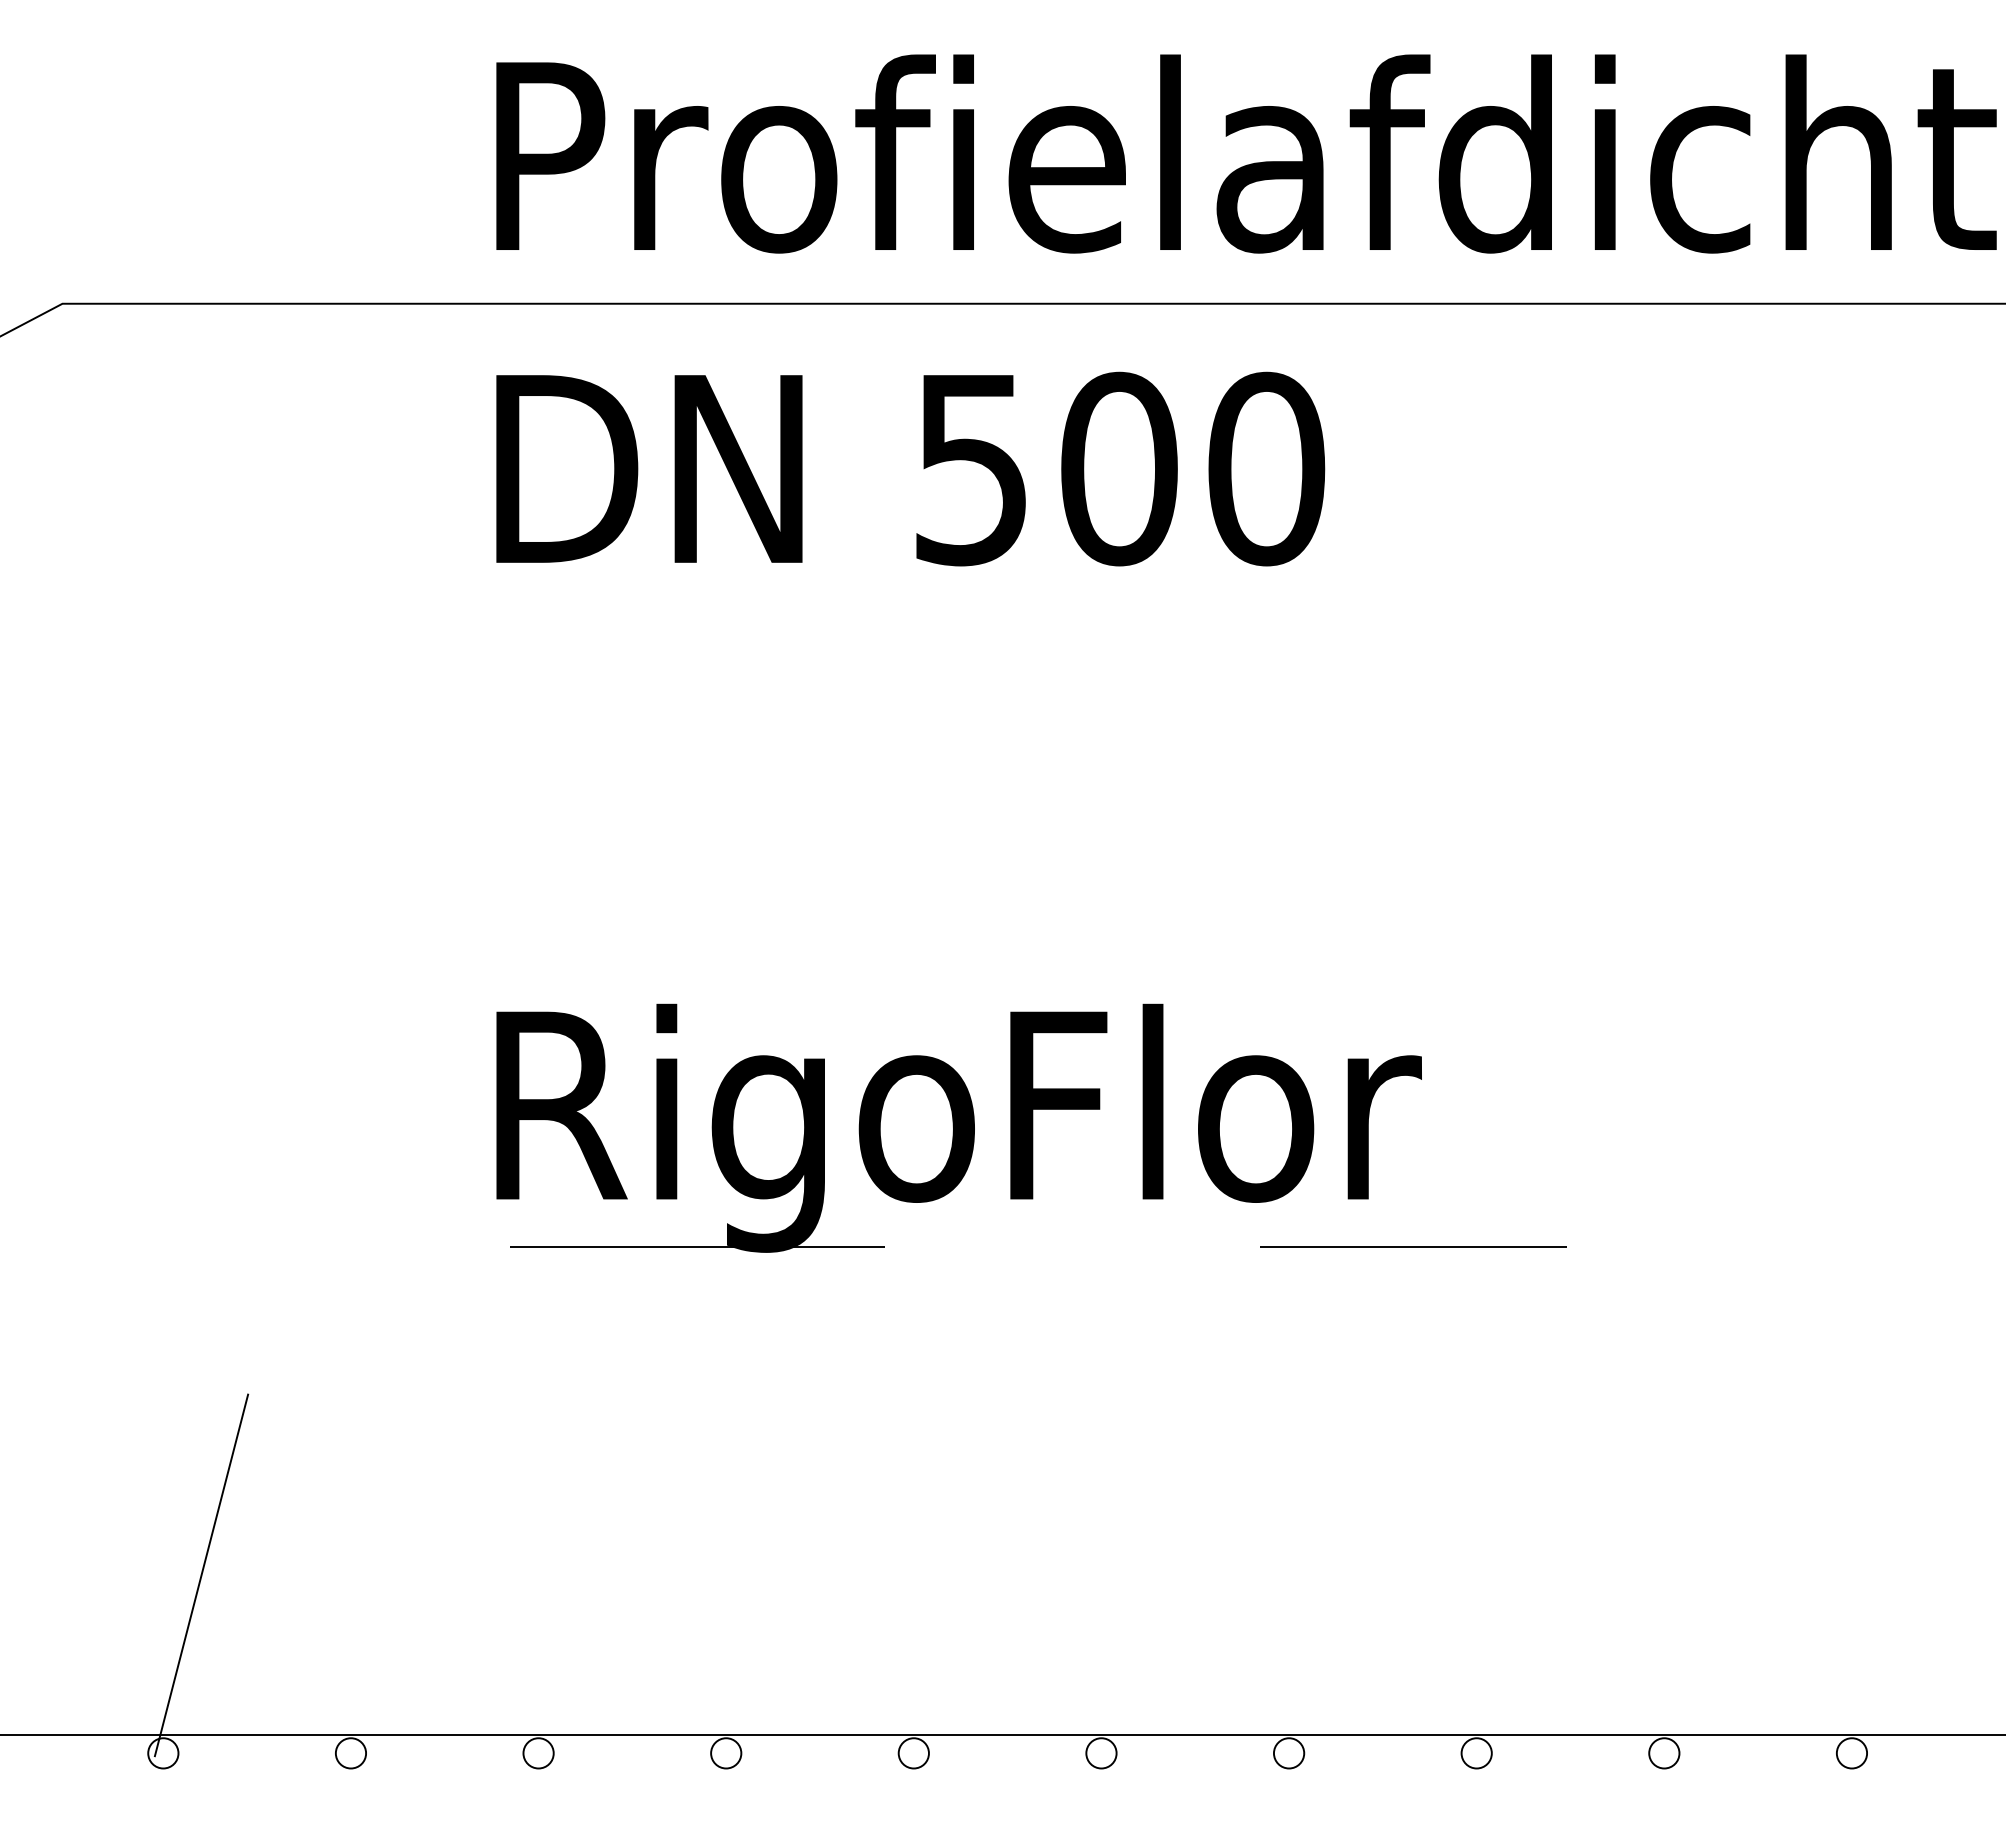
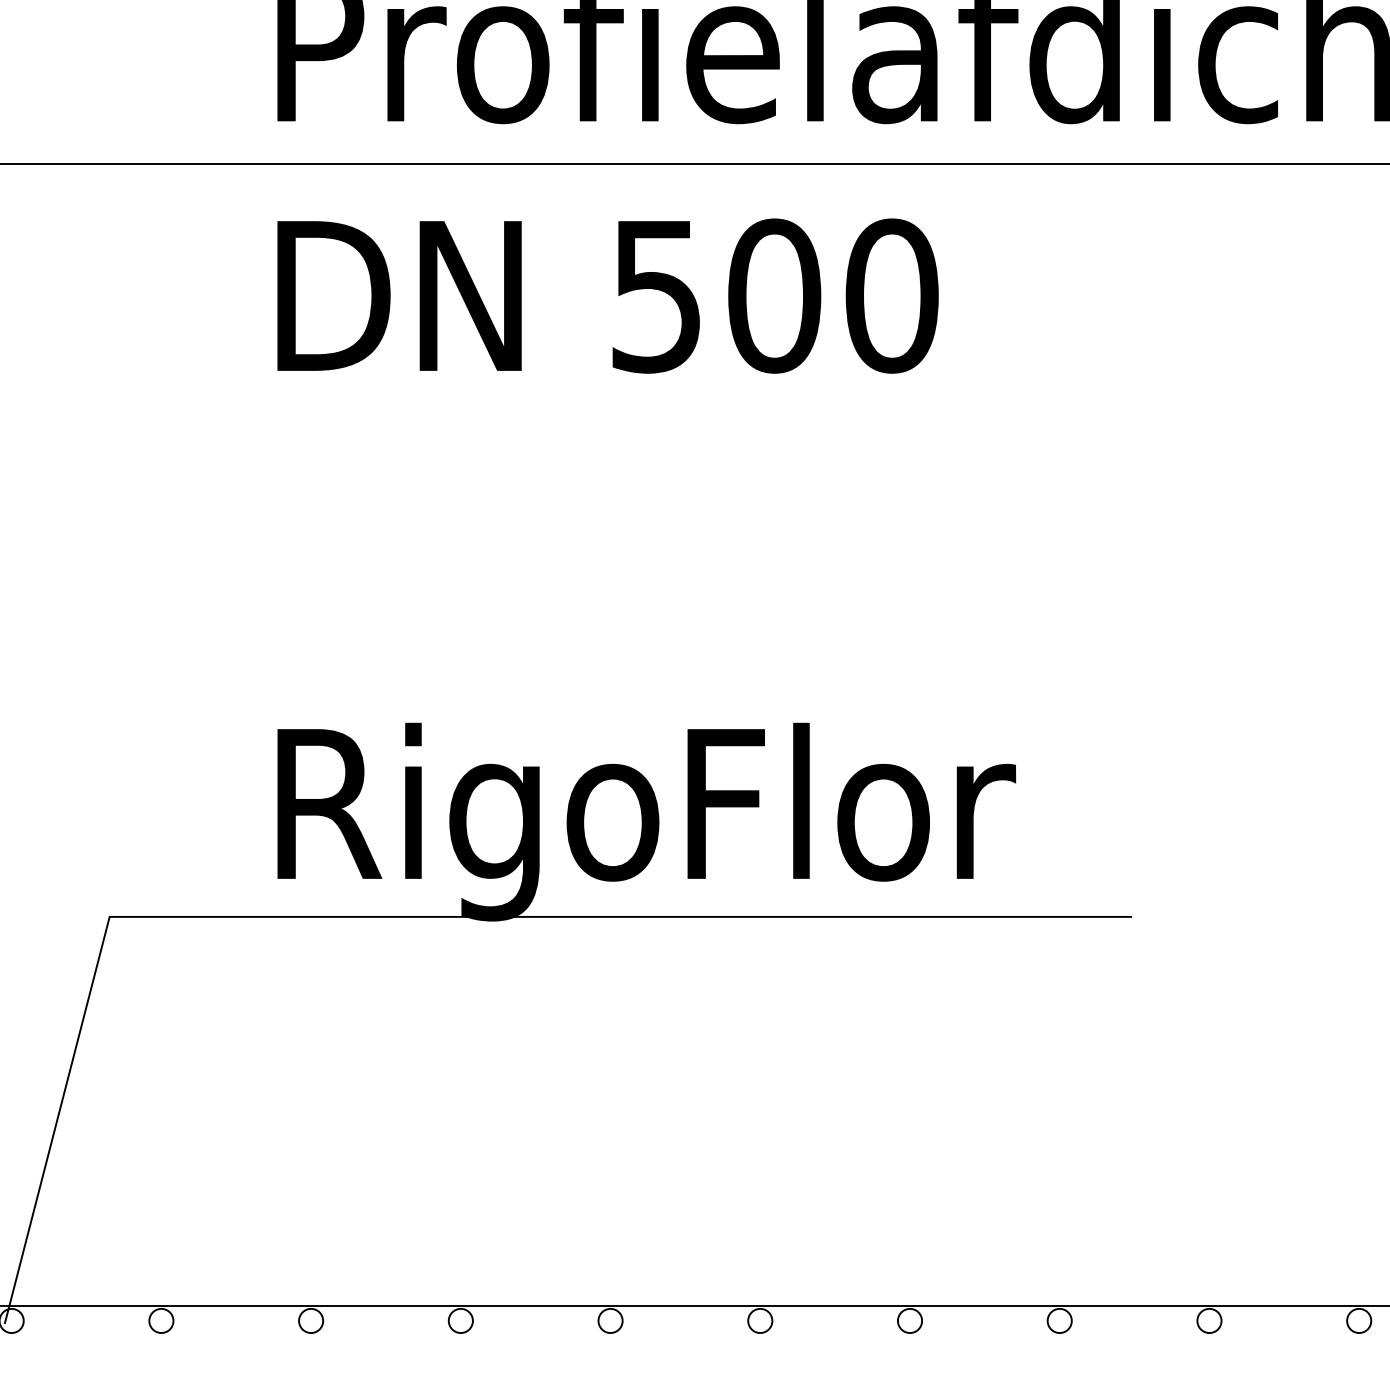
line: (662, 1247) -> (410, 917), dashed -> solid

